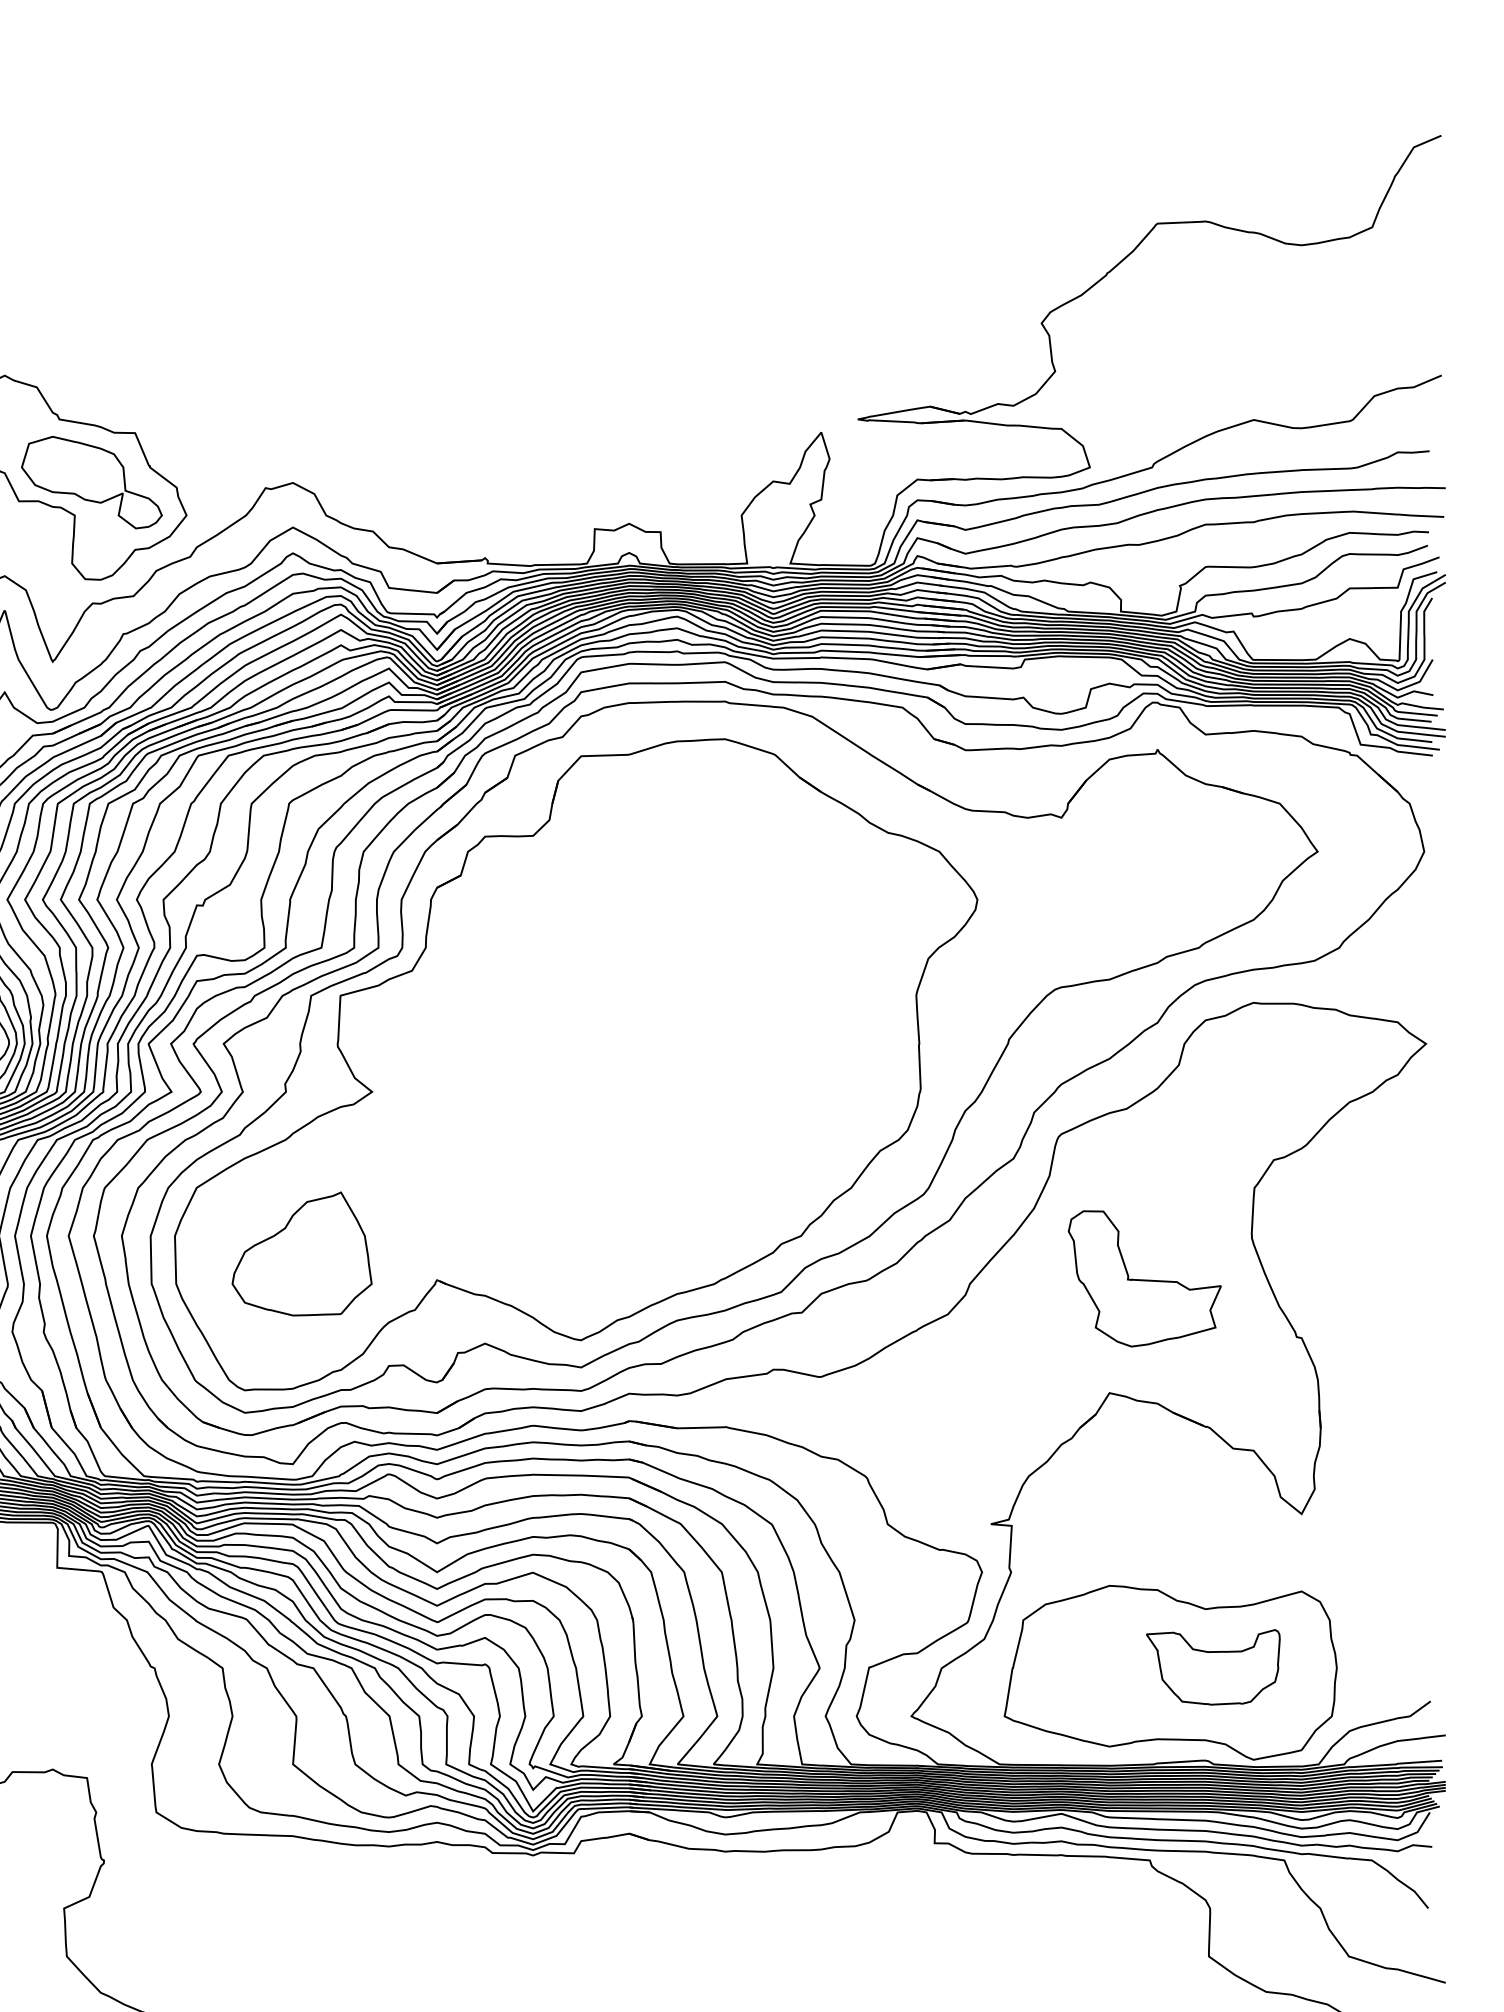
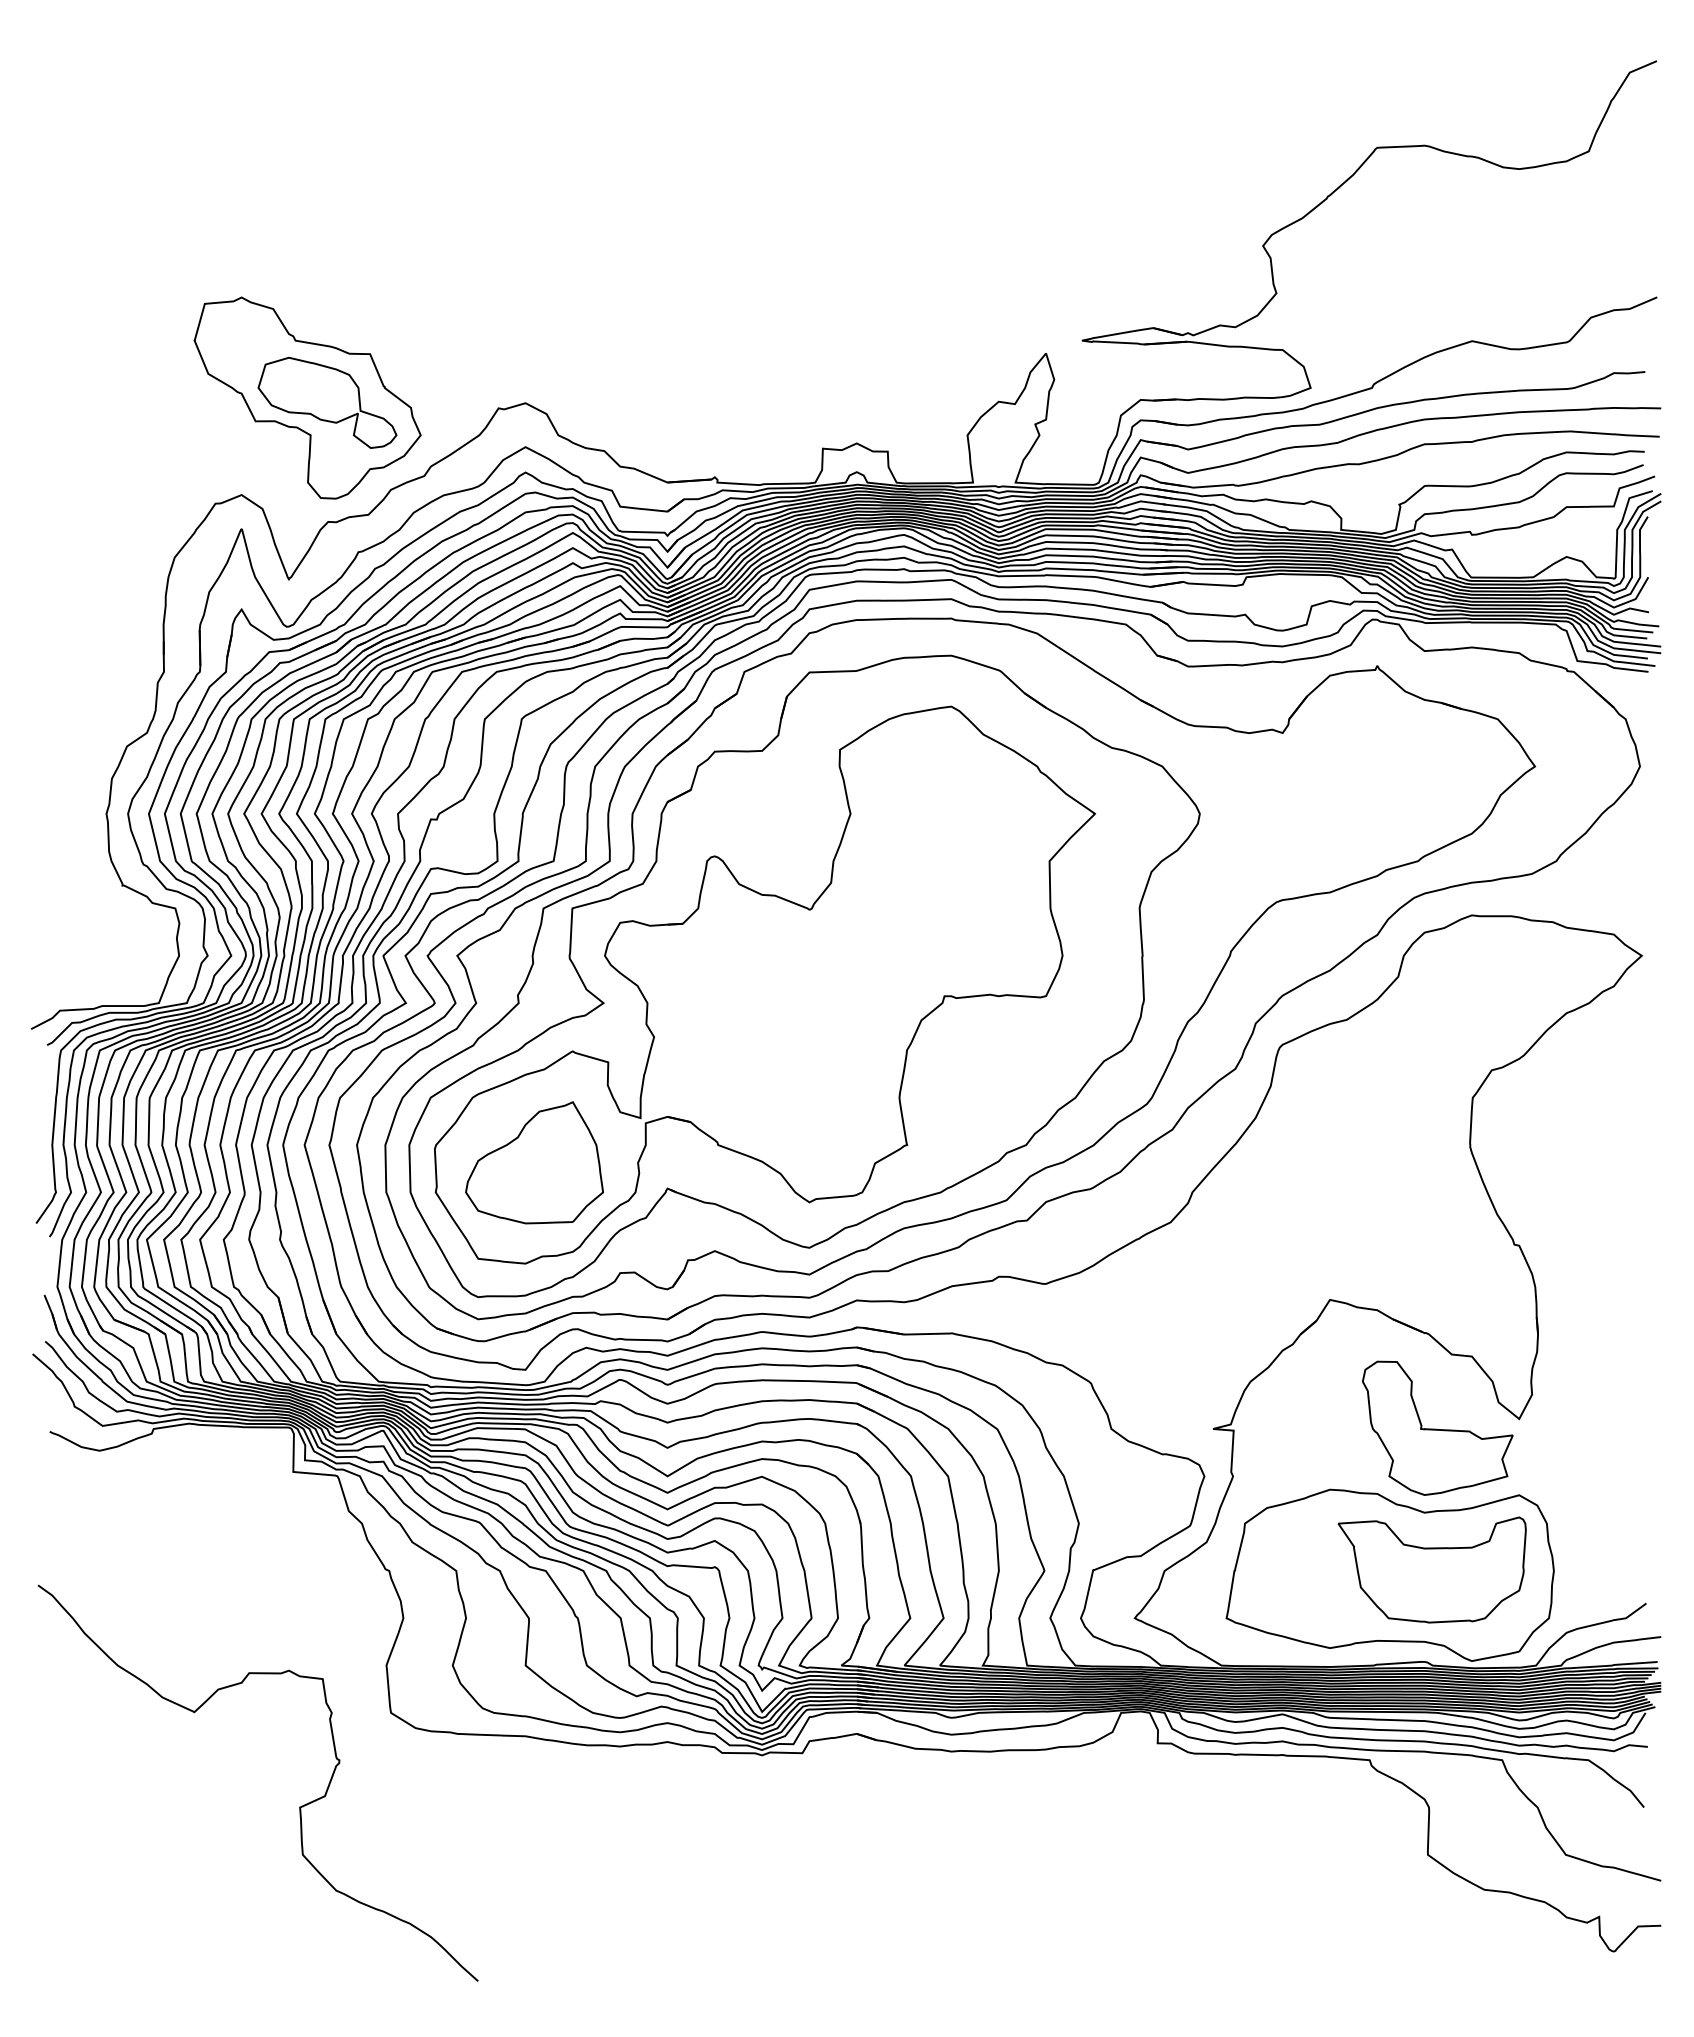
part: (535, 1072) -> (764, 984), added
part: (1144, 1278) -> (1437, 1427), moved
part: (1212, 1666) -> (1431, 1569), size x1.43

